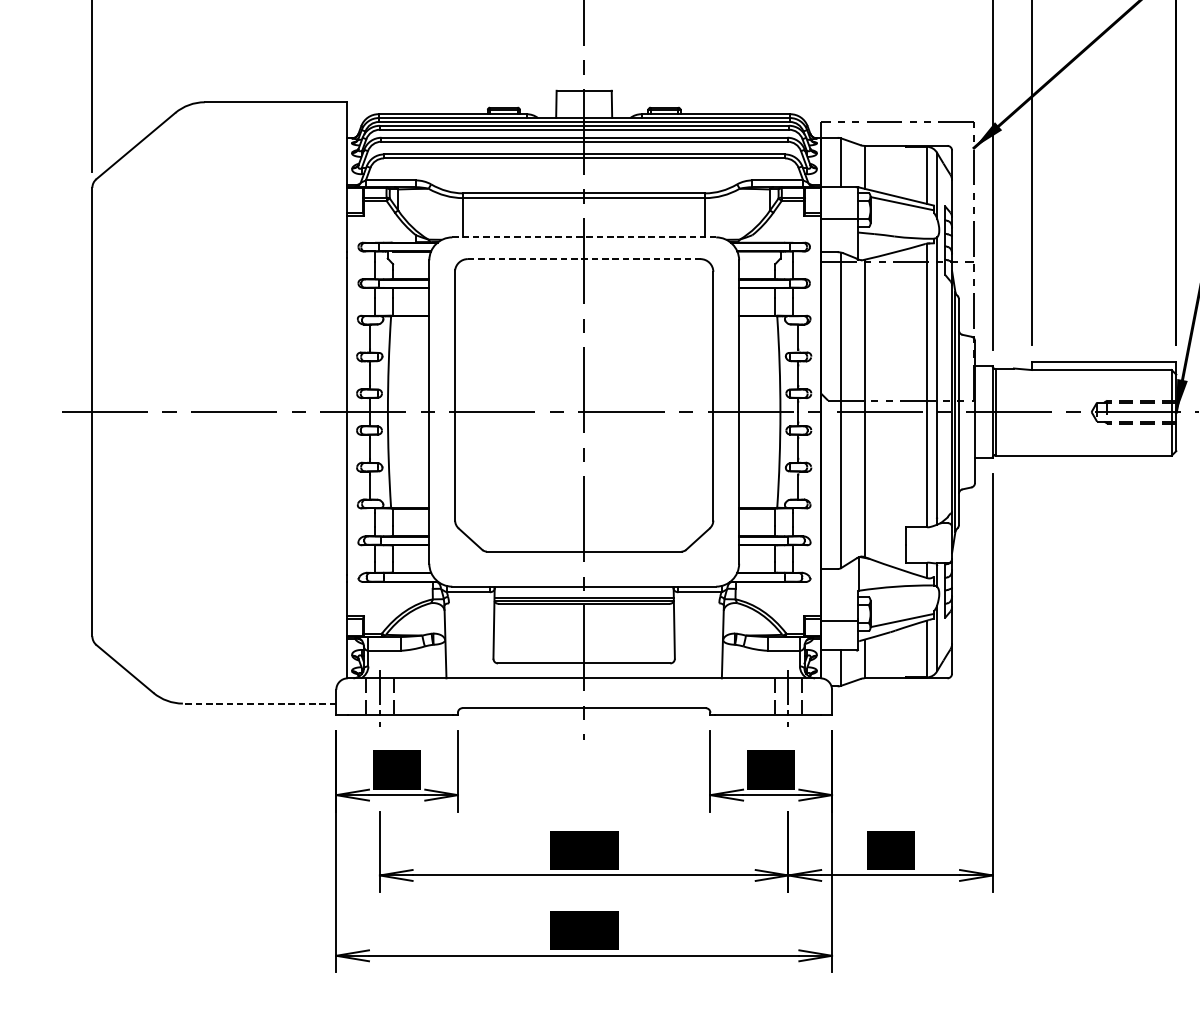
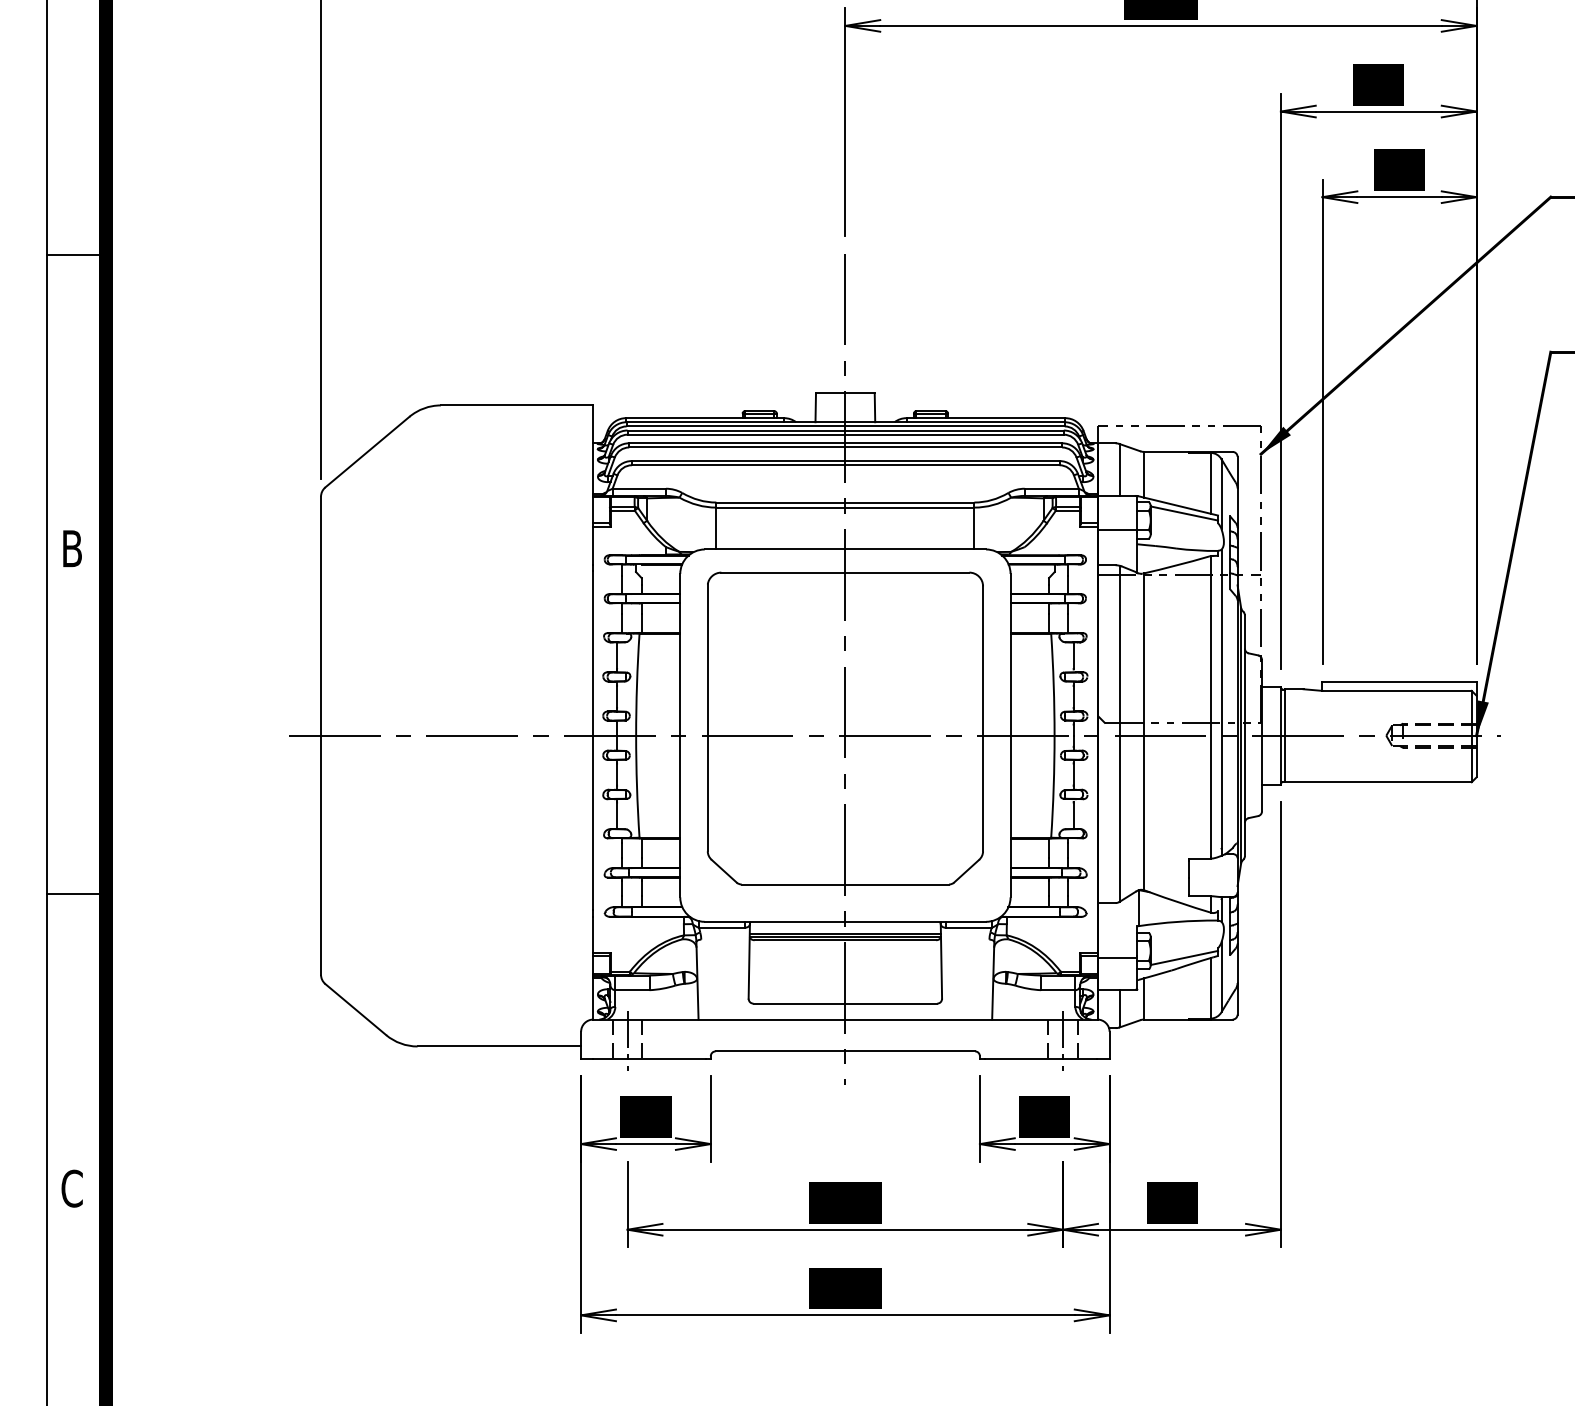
line: (584, 237) -> (845, 549), dashed -> solid
line: (584, 258) -> (845, 572), dashed -> solid
line: (259, 703) -> (499, 1046), dashed -> solid

